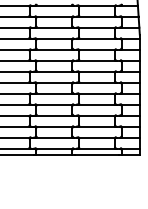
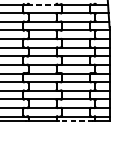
line: (54, 5) -> (42, 4), solid -> dashed
line: (97, 154) -> (76, 121), solid -> dashed

